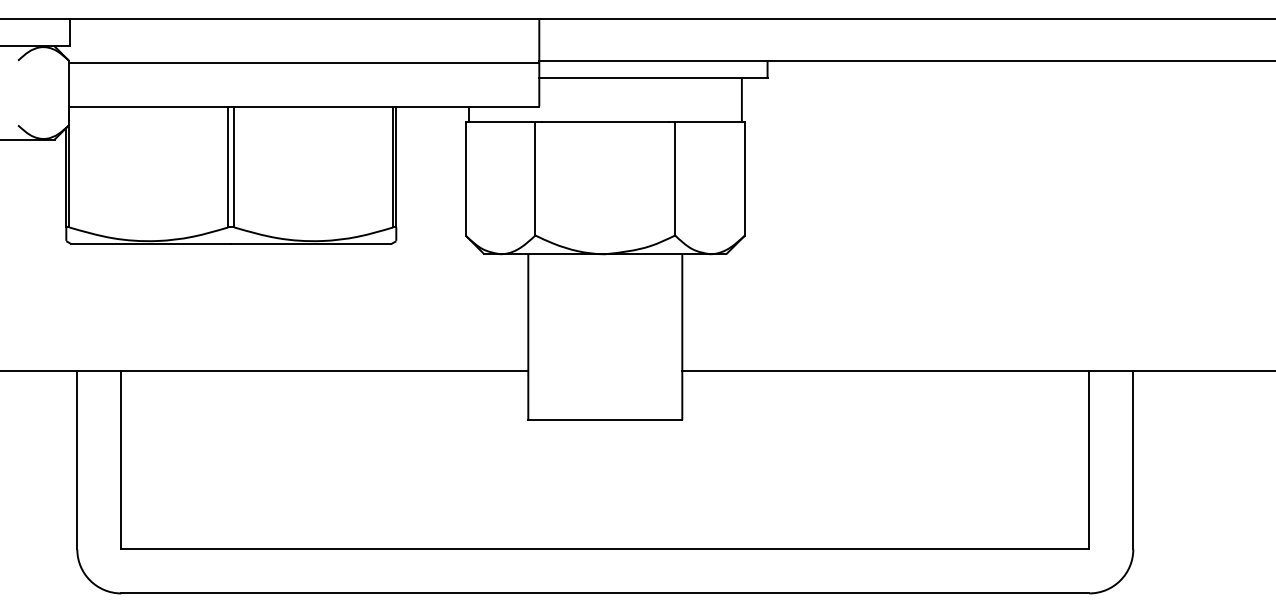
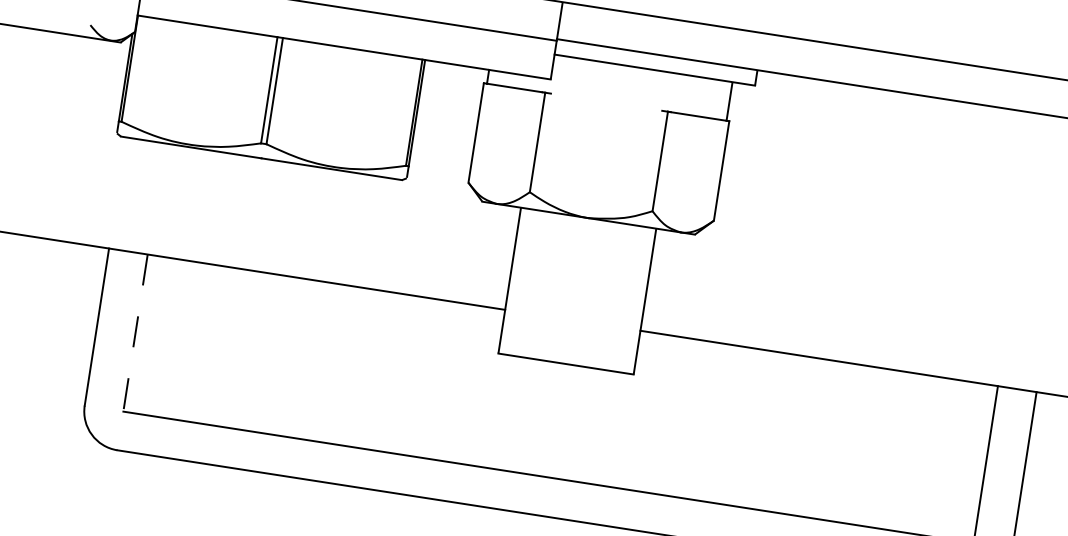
line: (604, 122) -> (605, 102), removed
line: (121, 460) -> (135, 333), solid -> dashed

